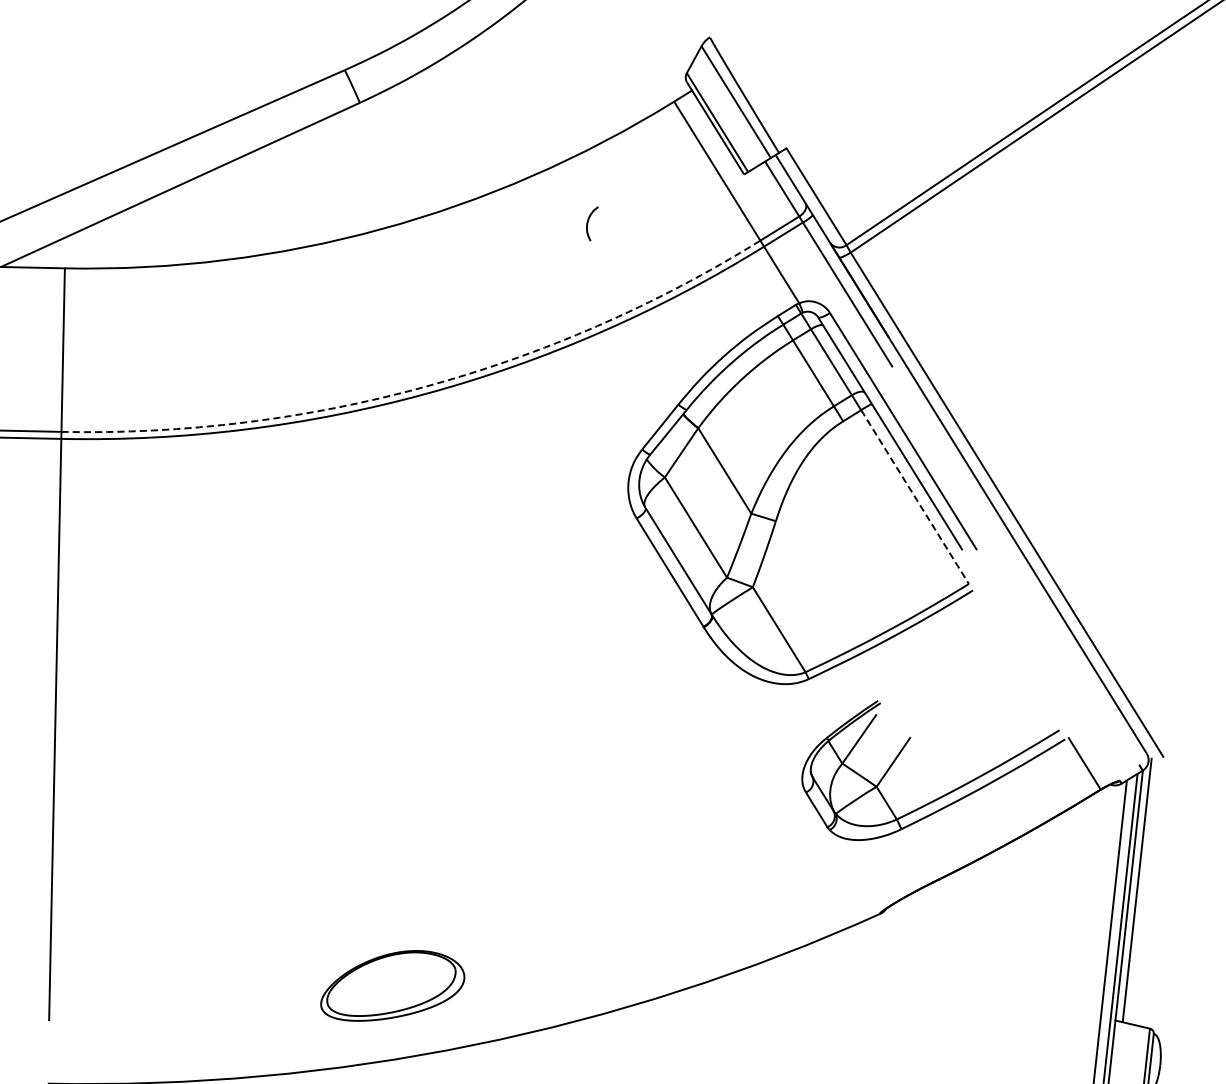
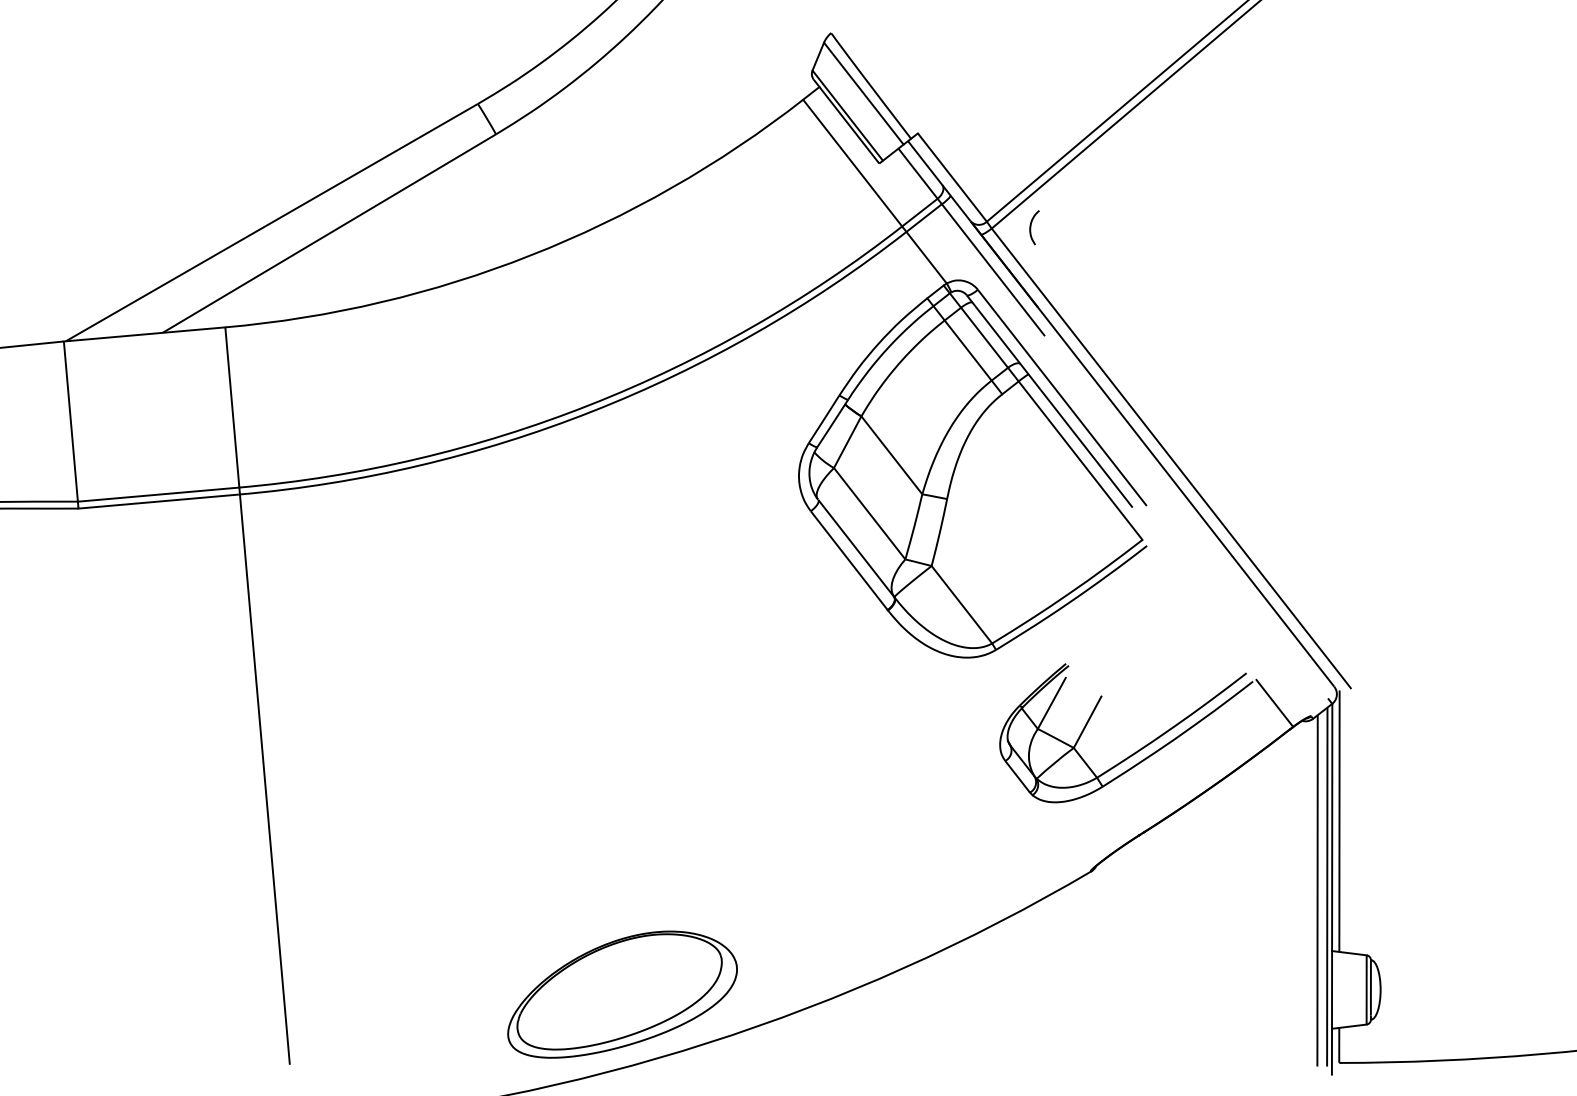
curve: (588, 223) -> (1031, 227), moved
arc: (424, 387) -> (589, 405), dashed -> solid
line: (914, 496) -> (1080, 460), dashed -> solid
part: (393, 986) -> (622, 994), size x1.67

